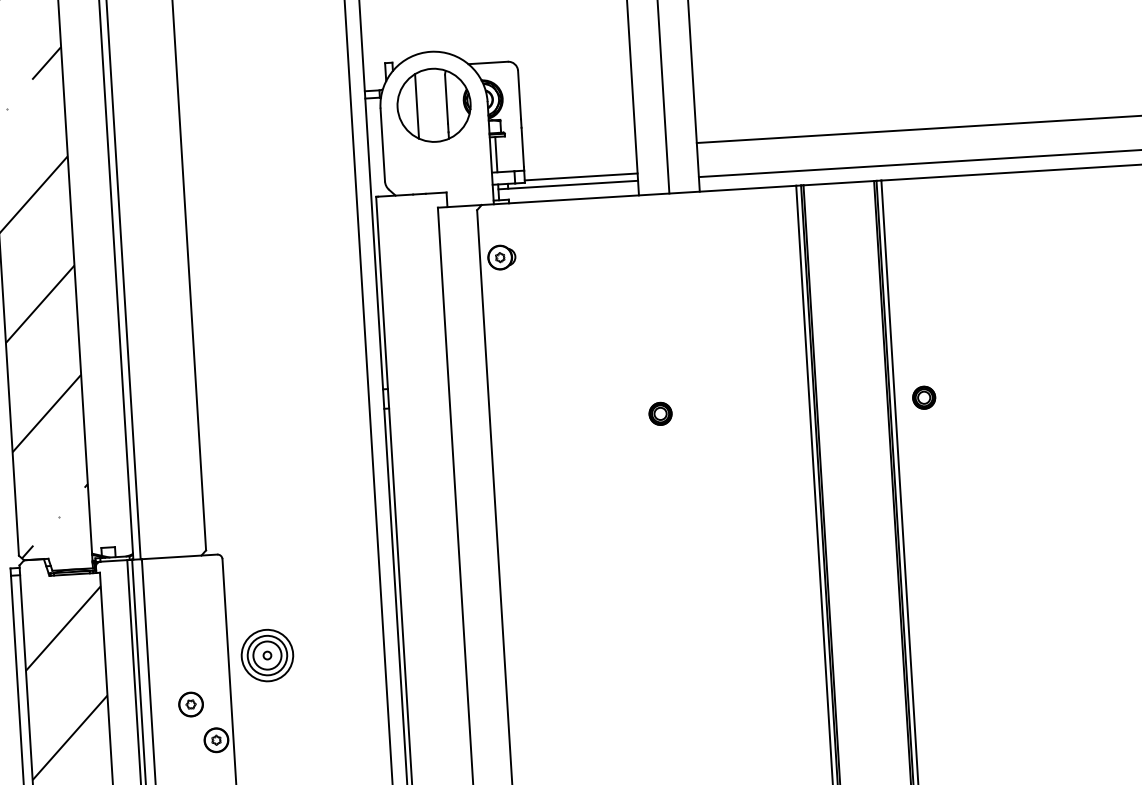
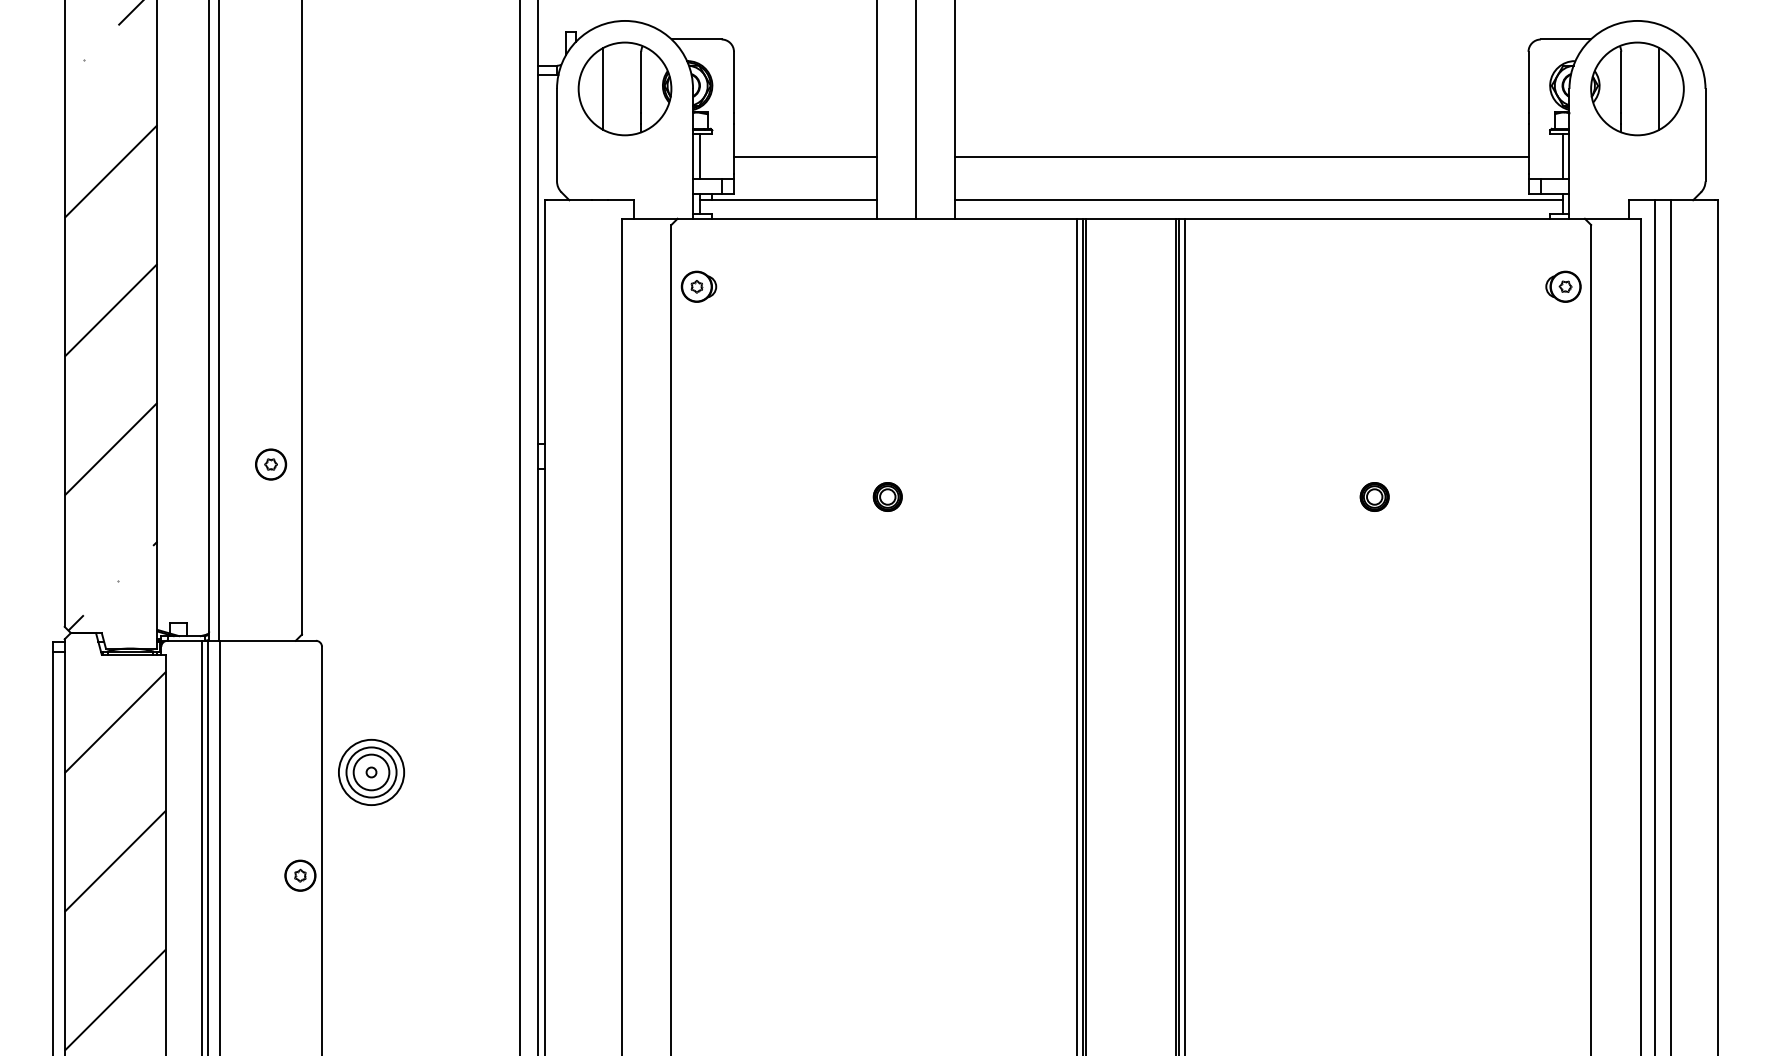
line: (581, 176) -> (805, 156), moved
part: (924, 397) -> (1374, 496), moved
part: (191, 704) -> (271, 464), moved

